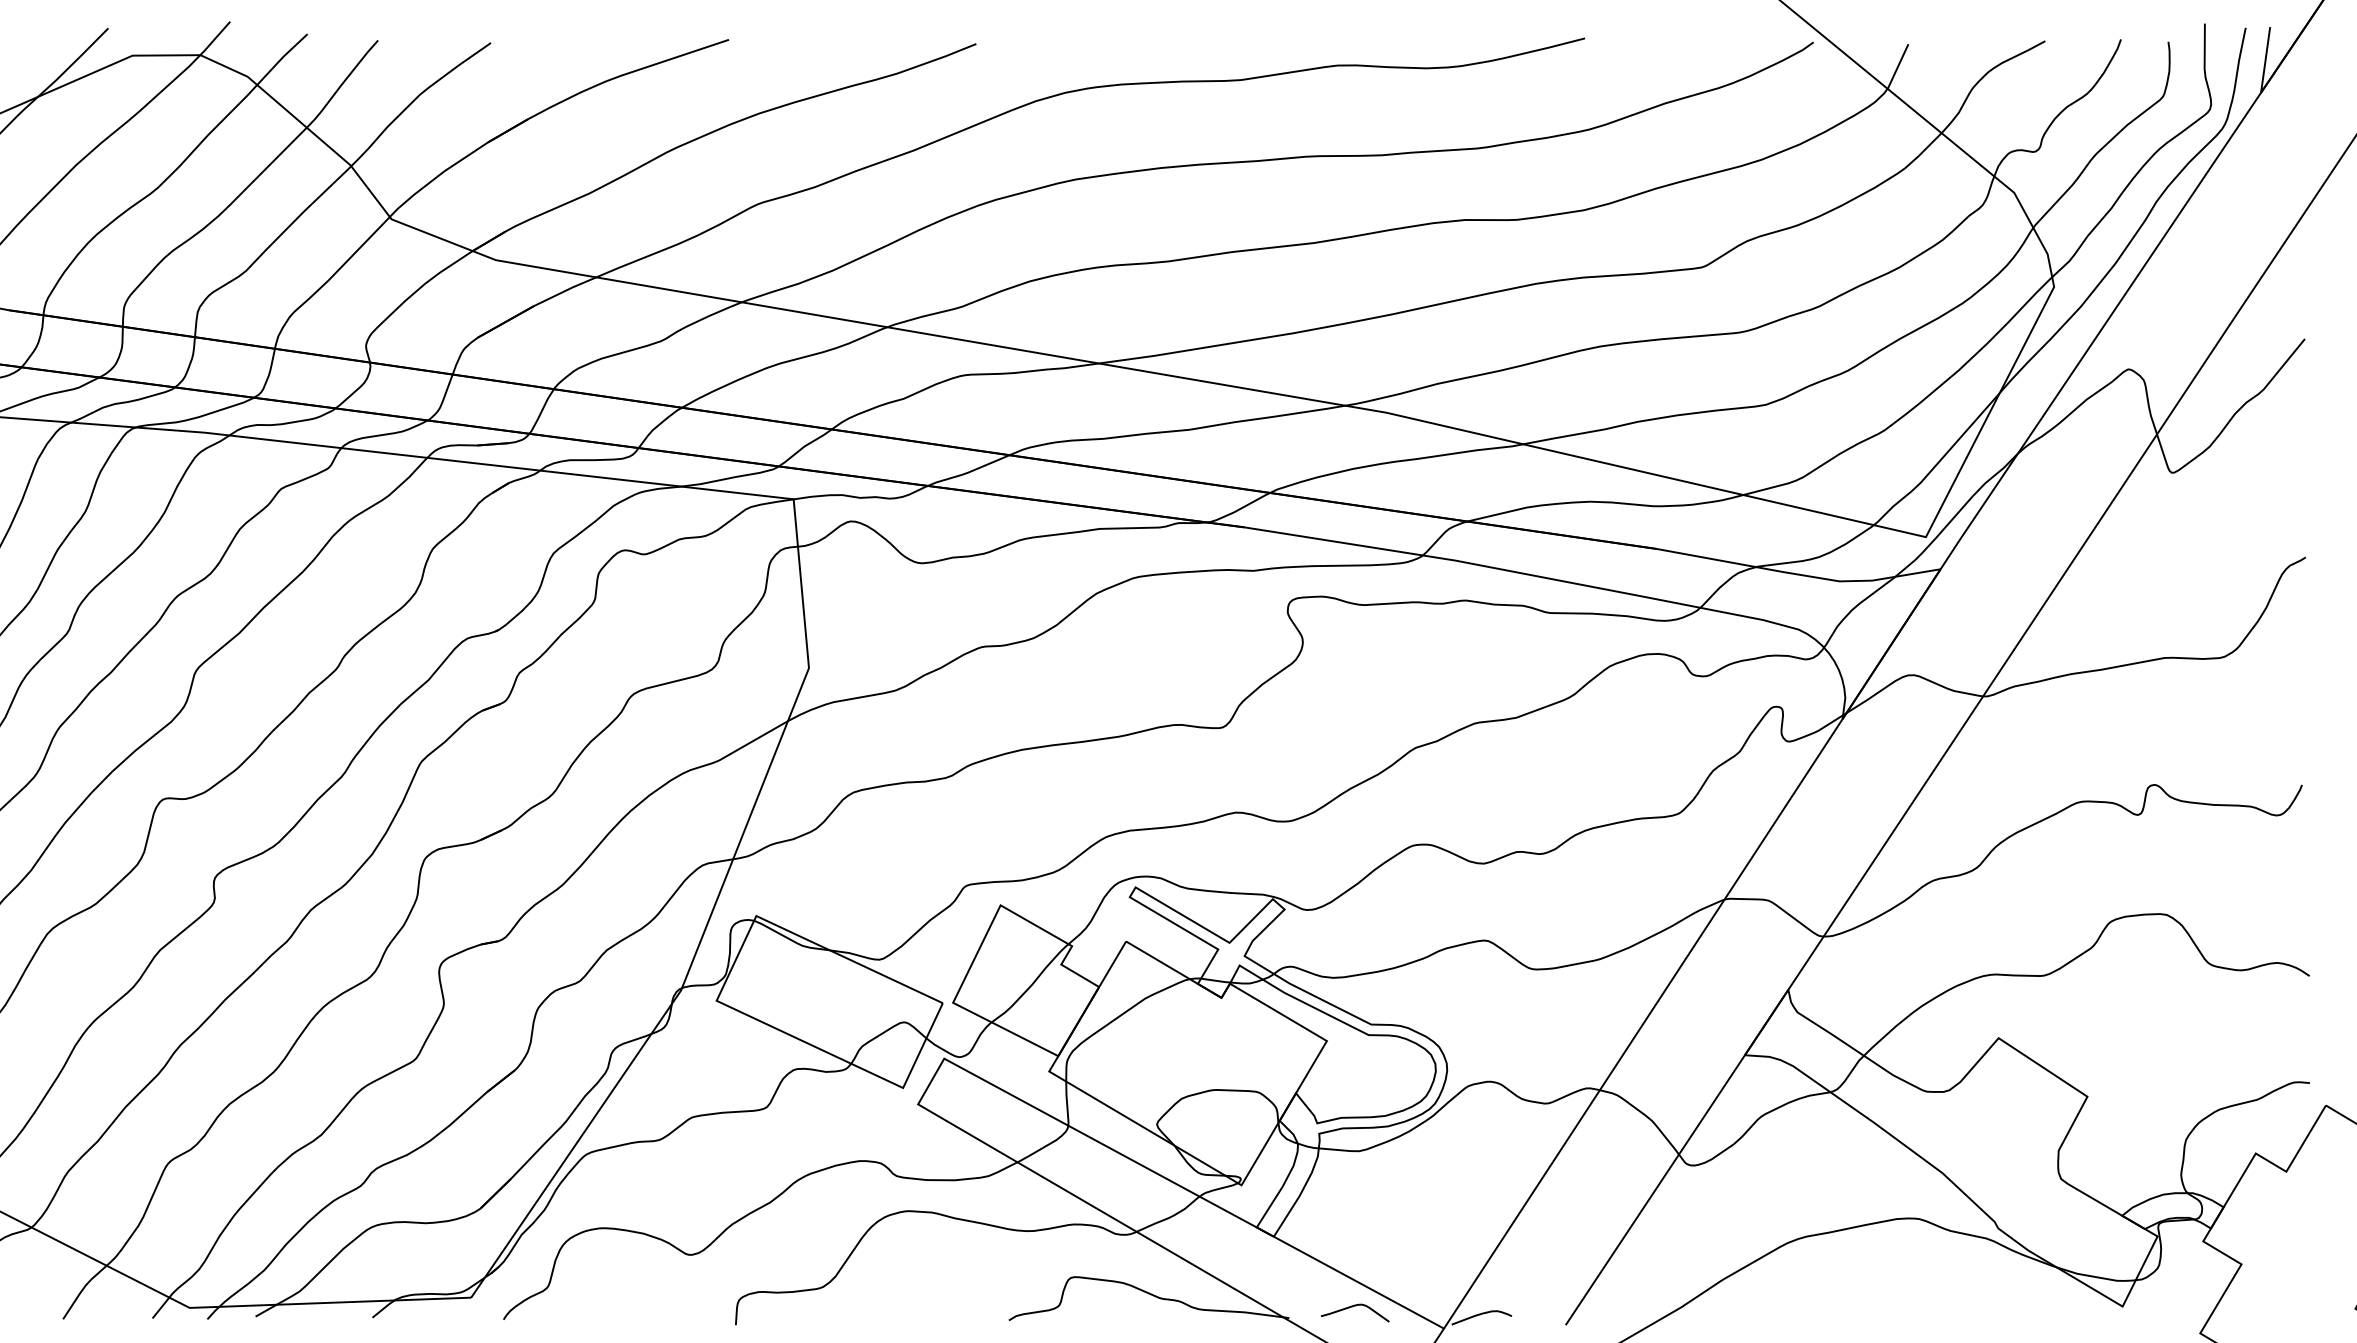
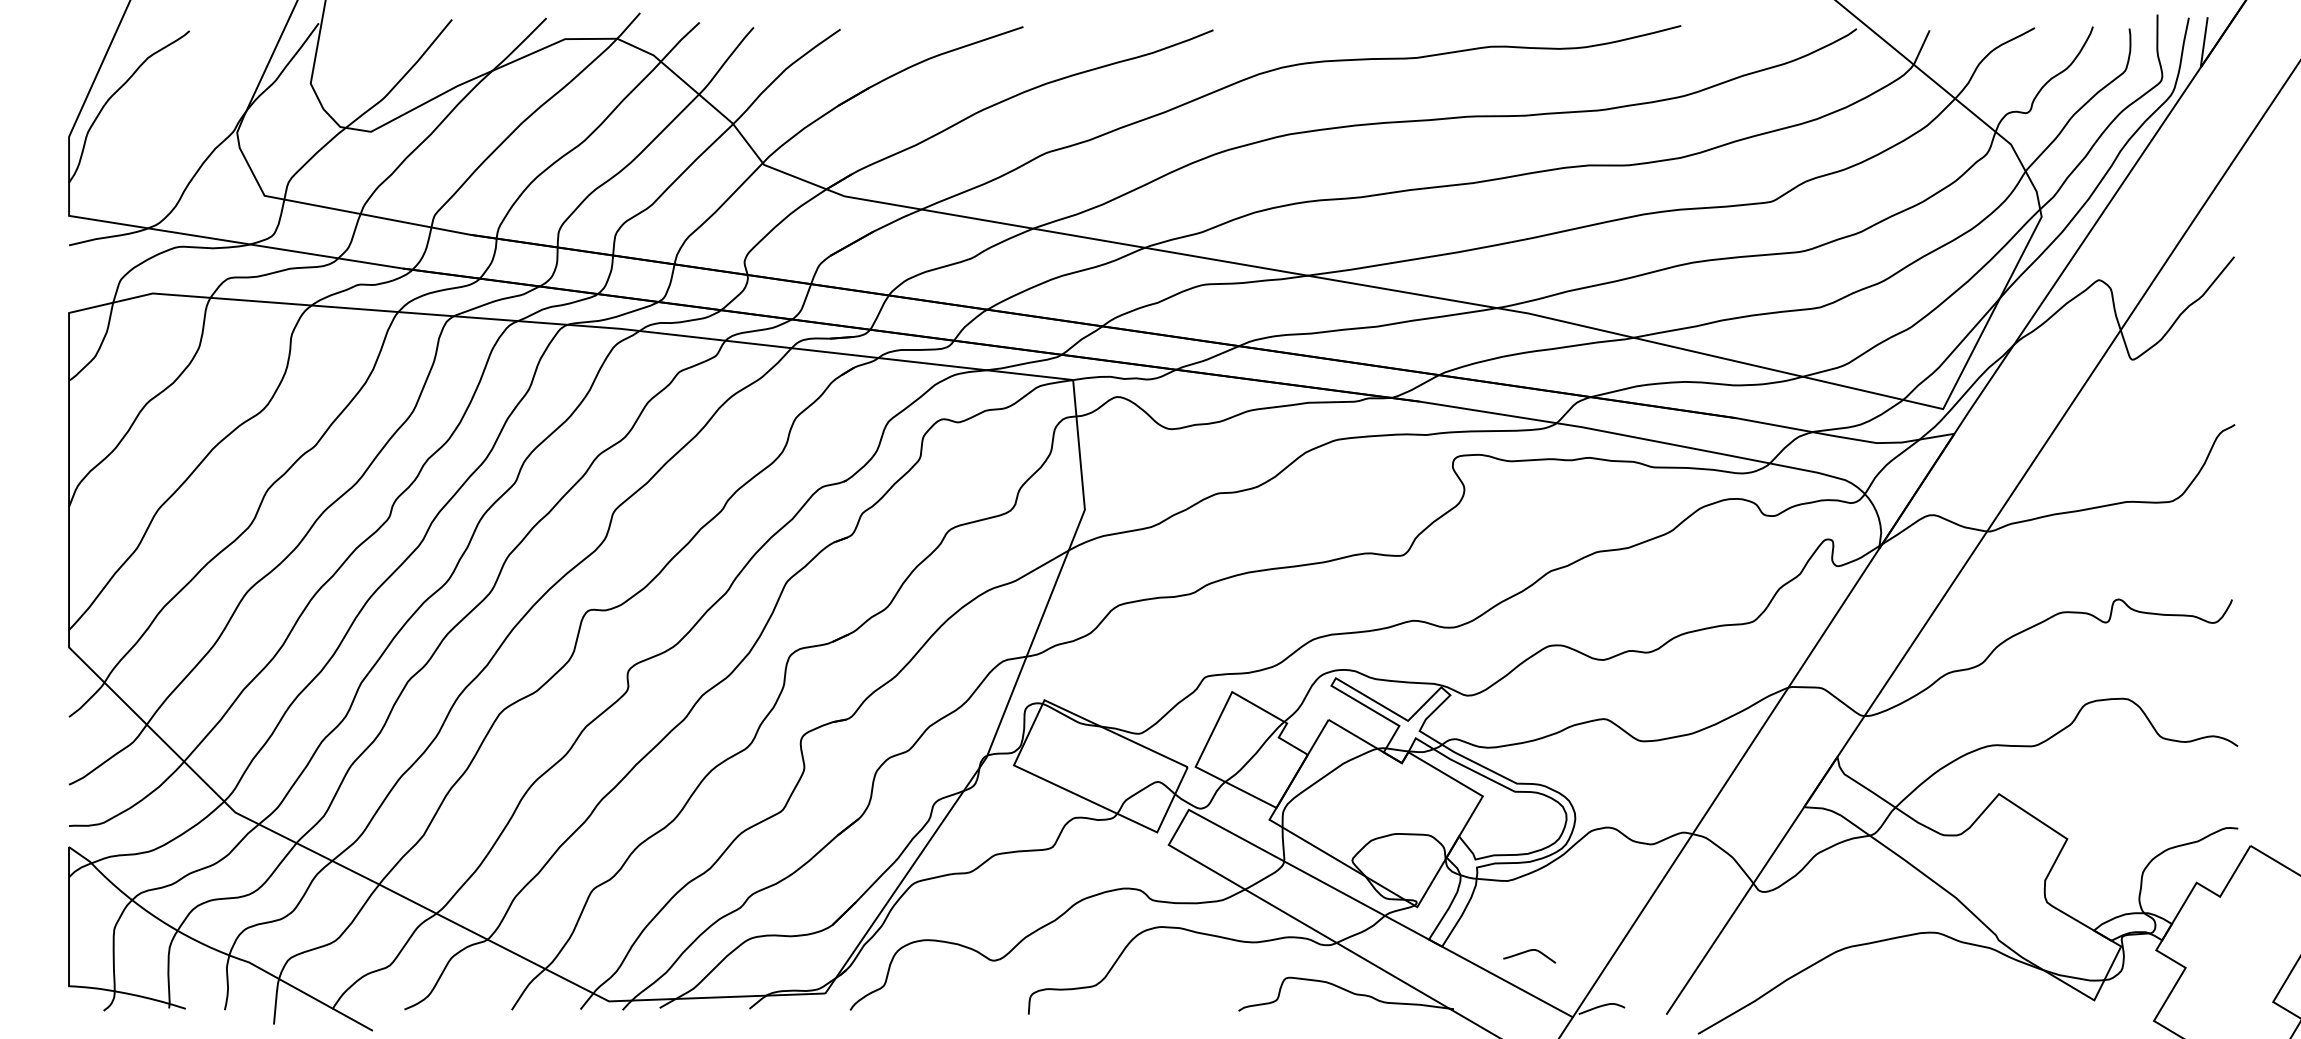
curve: (1352, 1308) -> (1527, 952), moved

